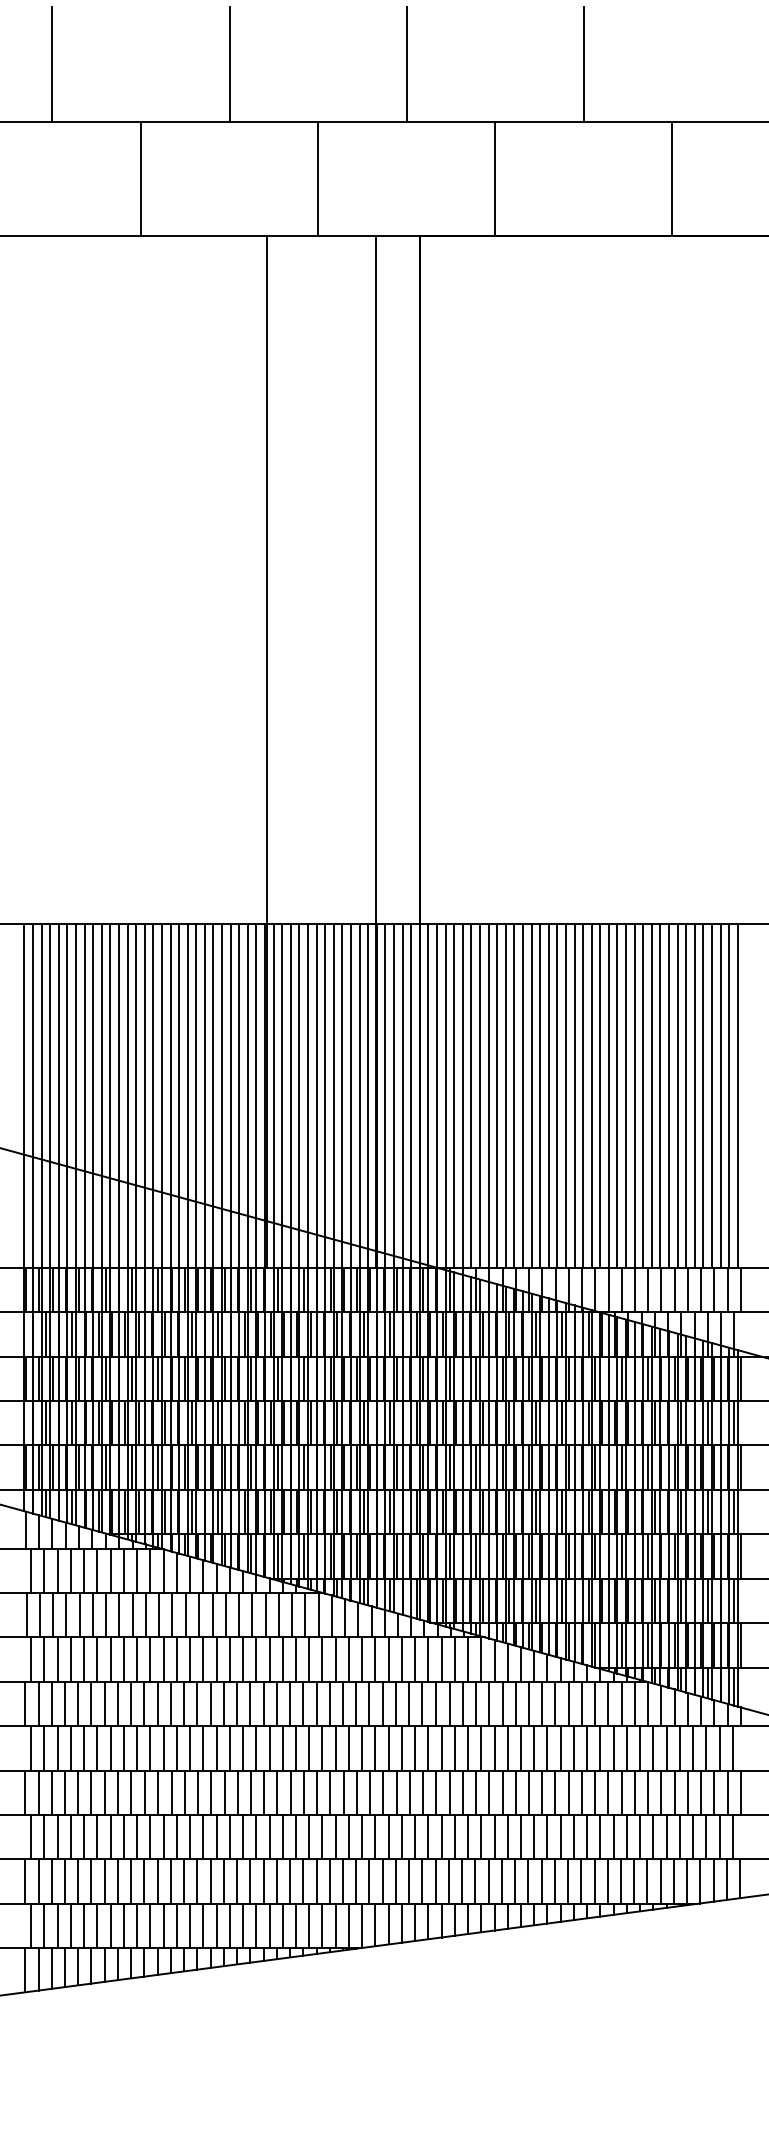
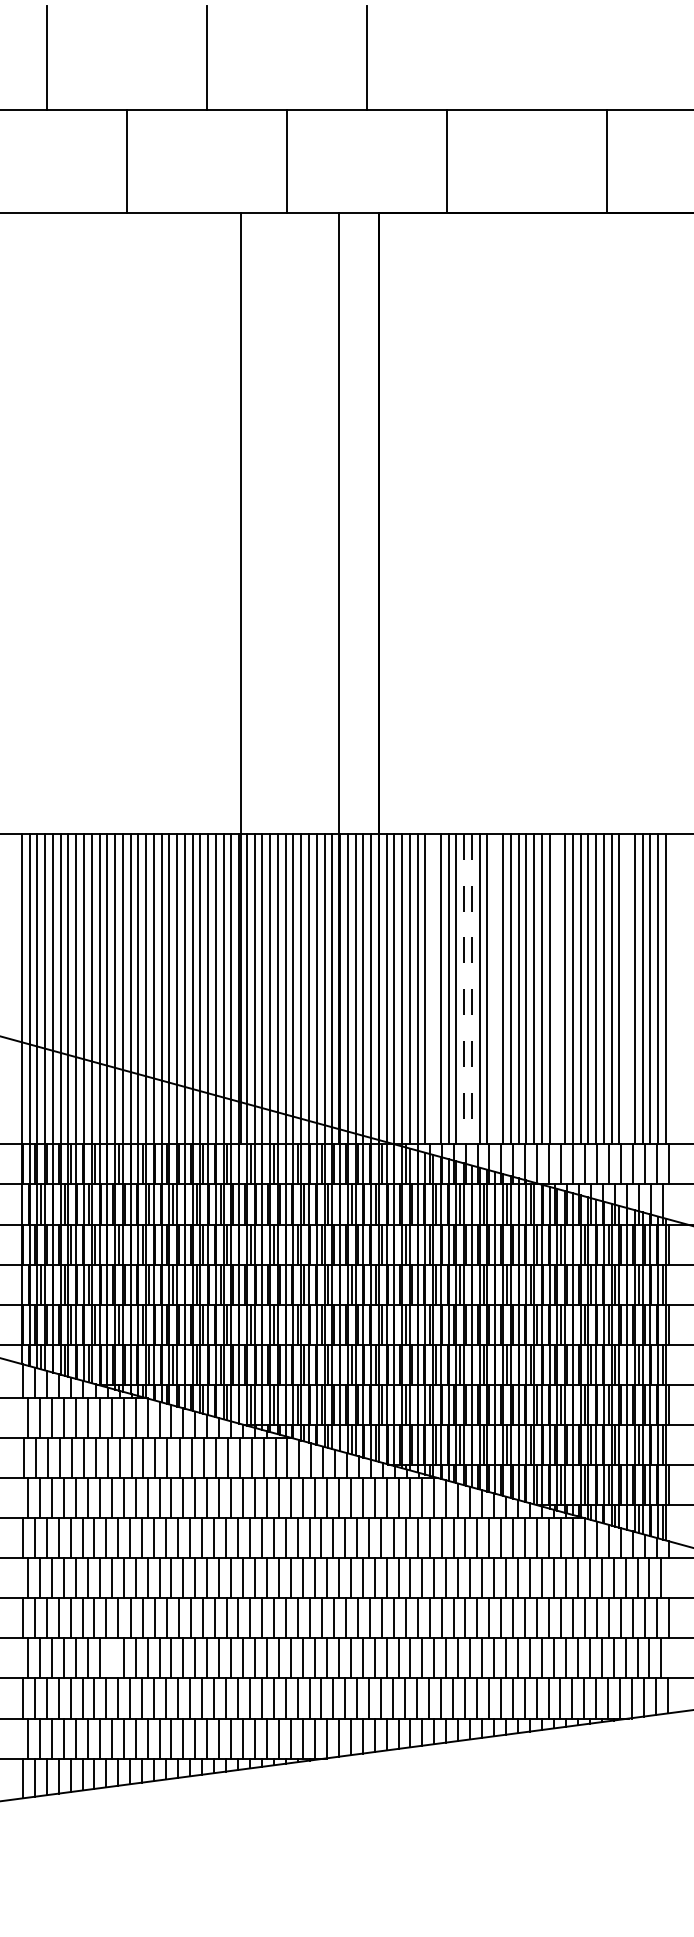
line: (583, 63) -> (526, 57), removed
line: (480, 1096) -> (433, 989), removed
line: (514, 1096) -> (464, 989), solid -> dashed
line: (522, 1096) -> (471, 989), solid -> dashed
line: (549, 1096) -> (495, 989), removed
line: (617, 1096) -> (557, 989), removed
line: (695, 1096) -> (627, 989), removed
line: (123, 1837) -> (111, 1658), removed

